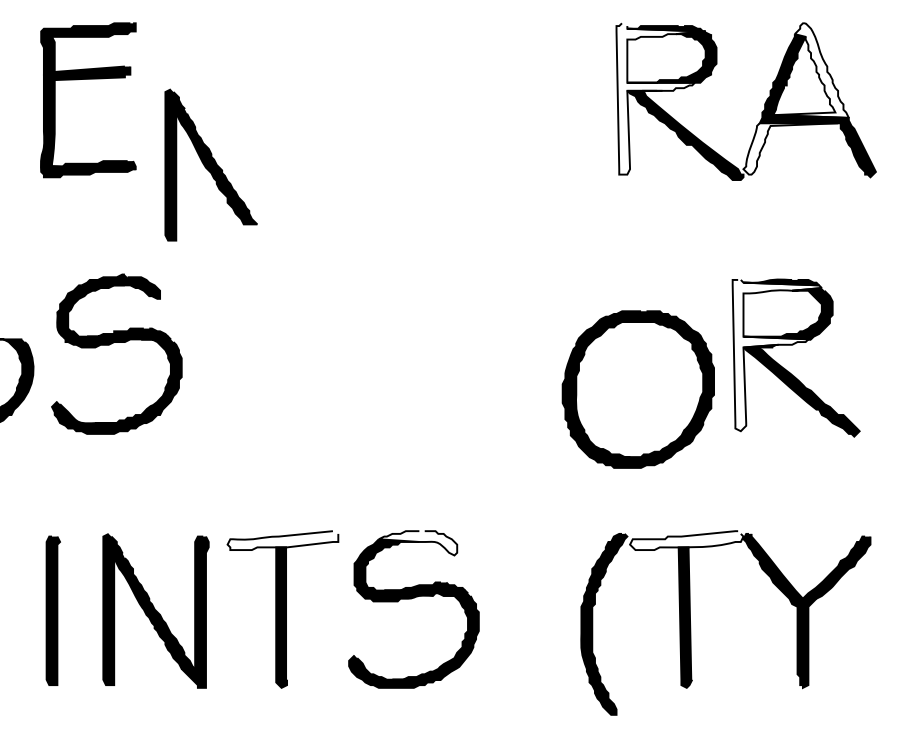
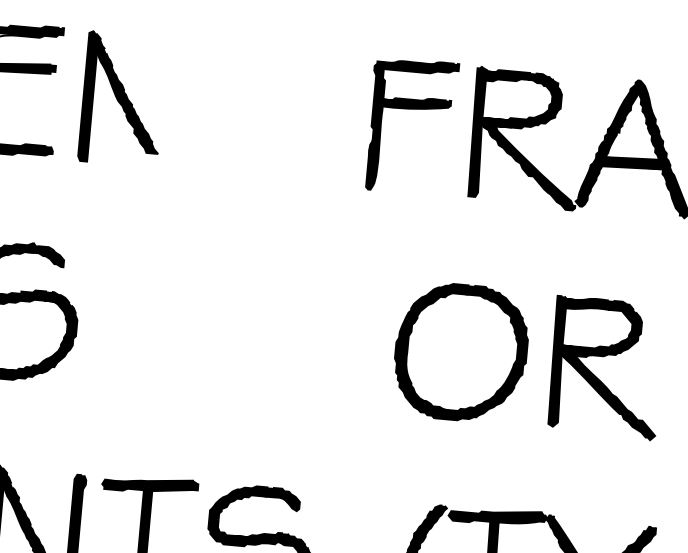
fill: (810, 70) -> (641, 121), added
part: (545, 80) -> (412, 109), added
fill: (660, 98) -> (509, 134), added
fill: (790, 148) -> (617, 187), added
part: (210, 164) -> (122, 98), moved
fill: (776, 355) -> (589, 364), added
part: (637, 389) -> (460, 352), moved
fill: (282, 540) -> (149, 484), added
fill: (686, 540) -> (497, 516), added
fill: (417, 543) -> (265, 497), added

